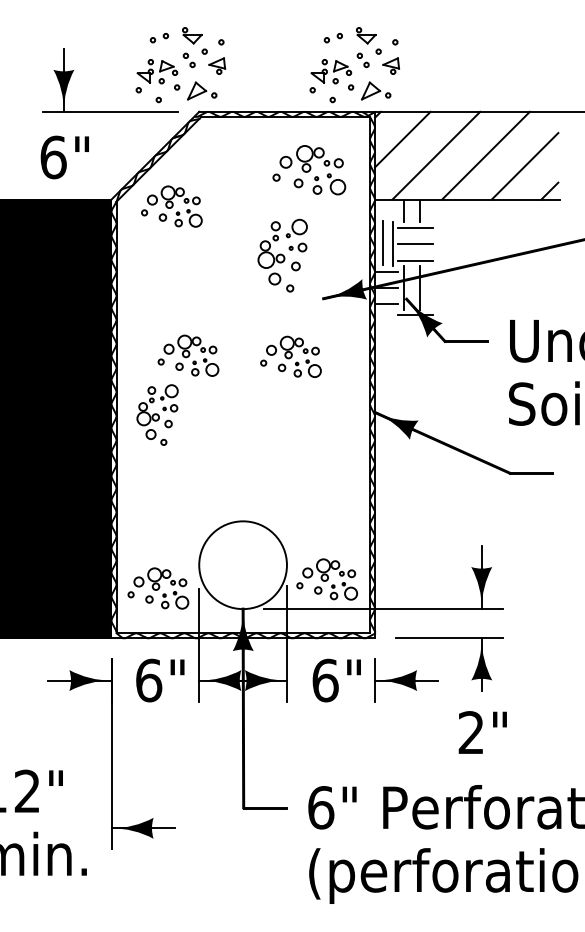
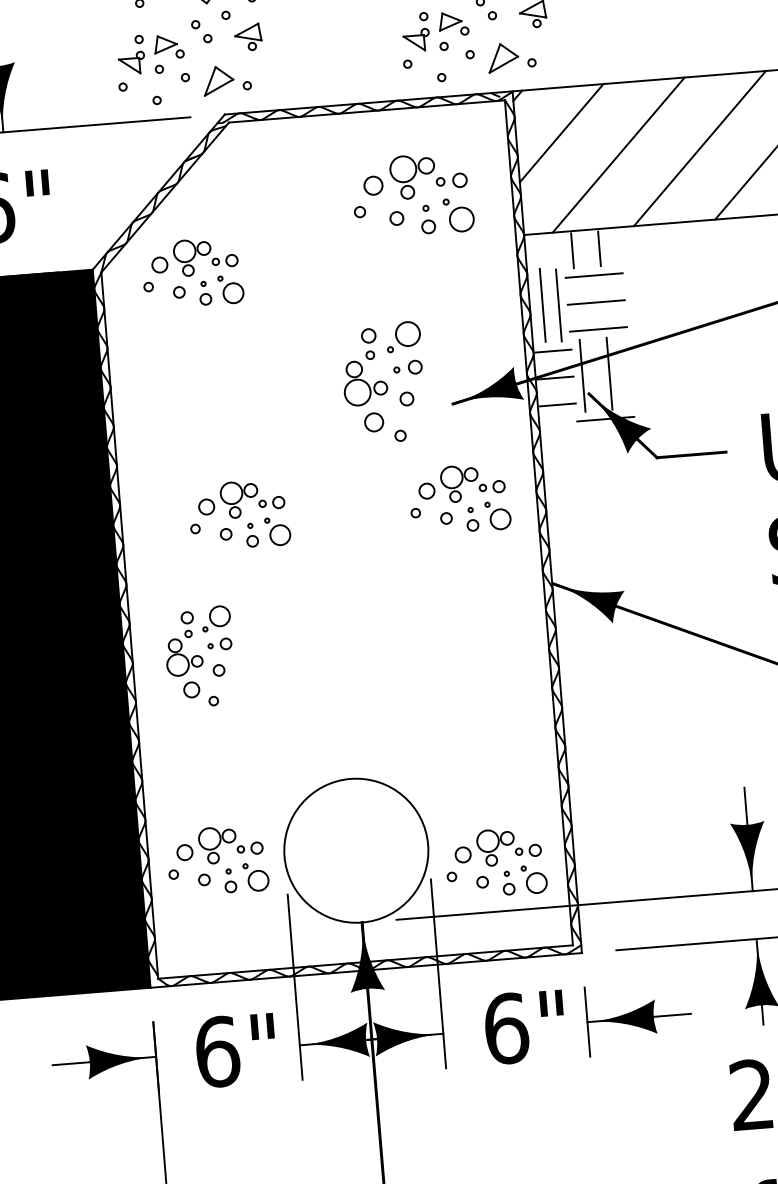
part: (282, 255) -> (383, 382), moved
part: (290, 356) -> (458, 498), moved
part: (157, 414) -> (199, 656), moved
part: (158, 588) -> (217, 860), moved

